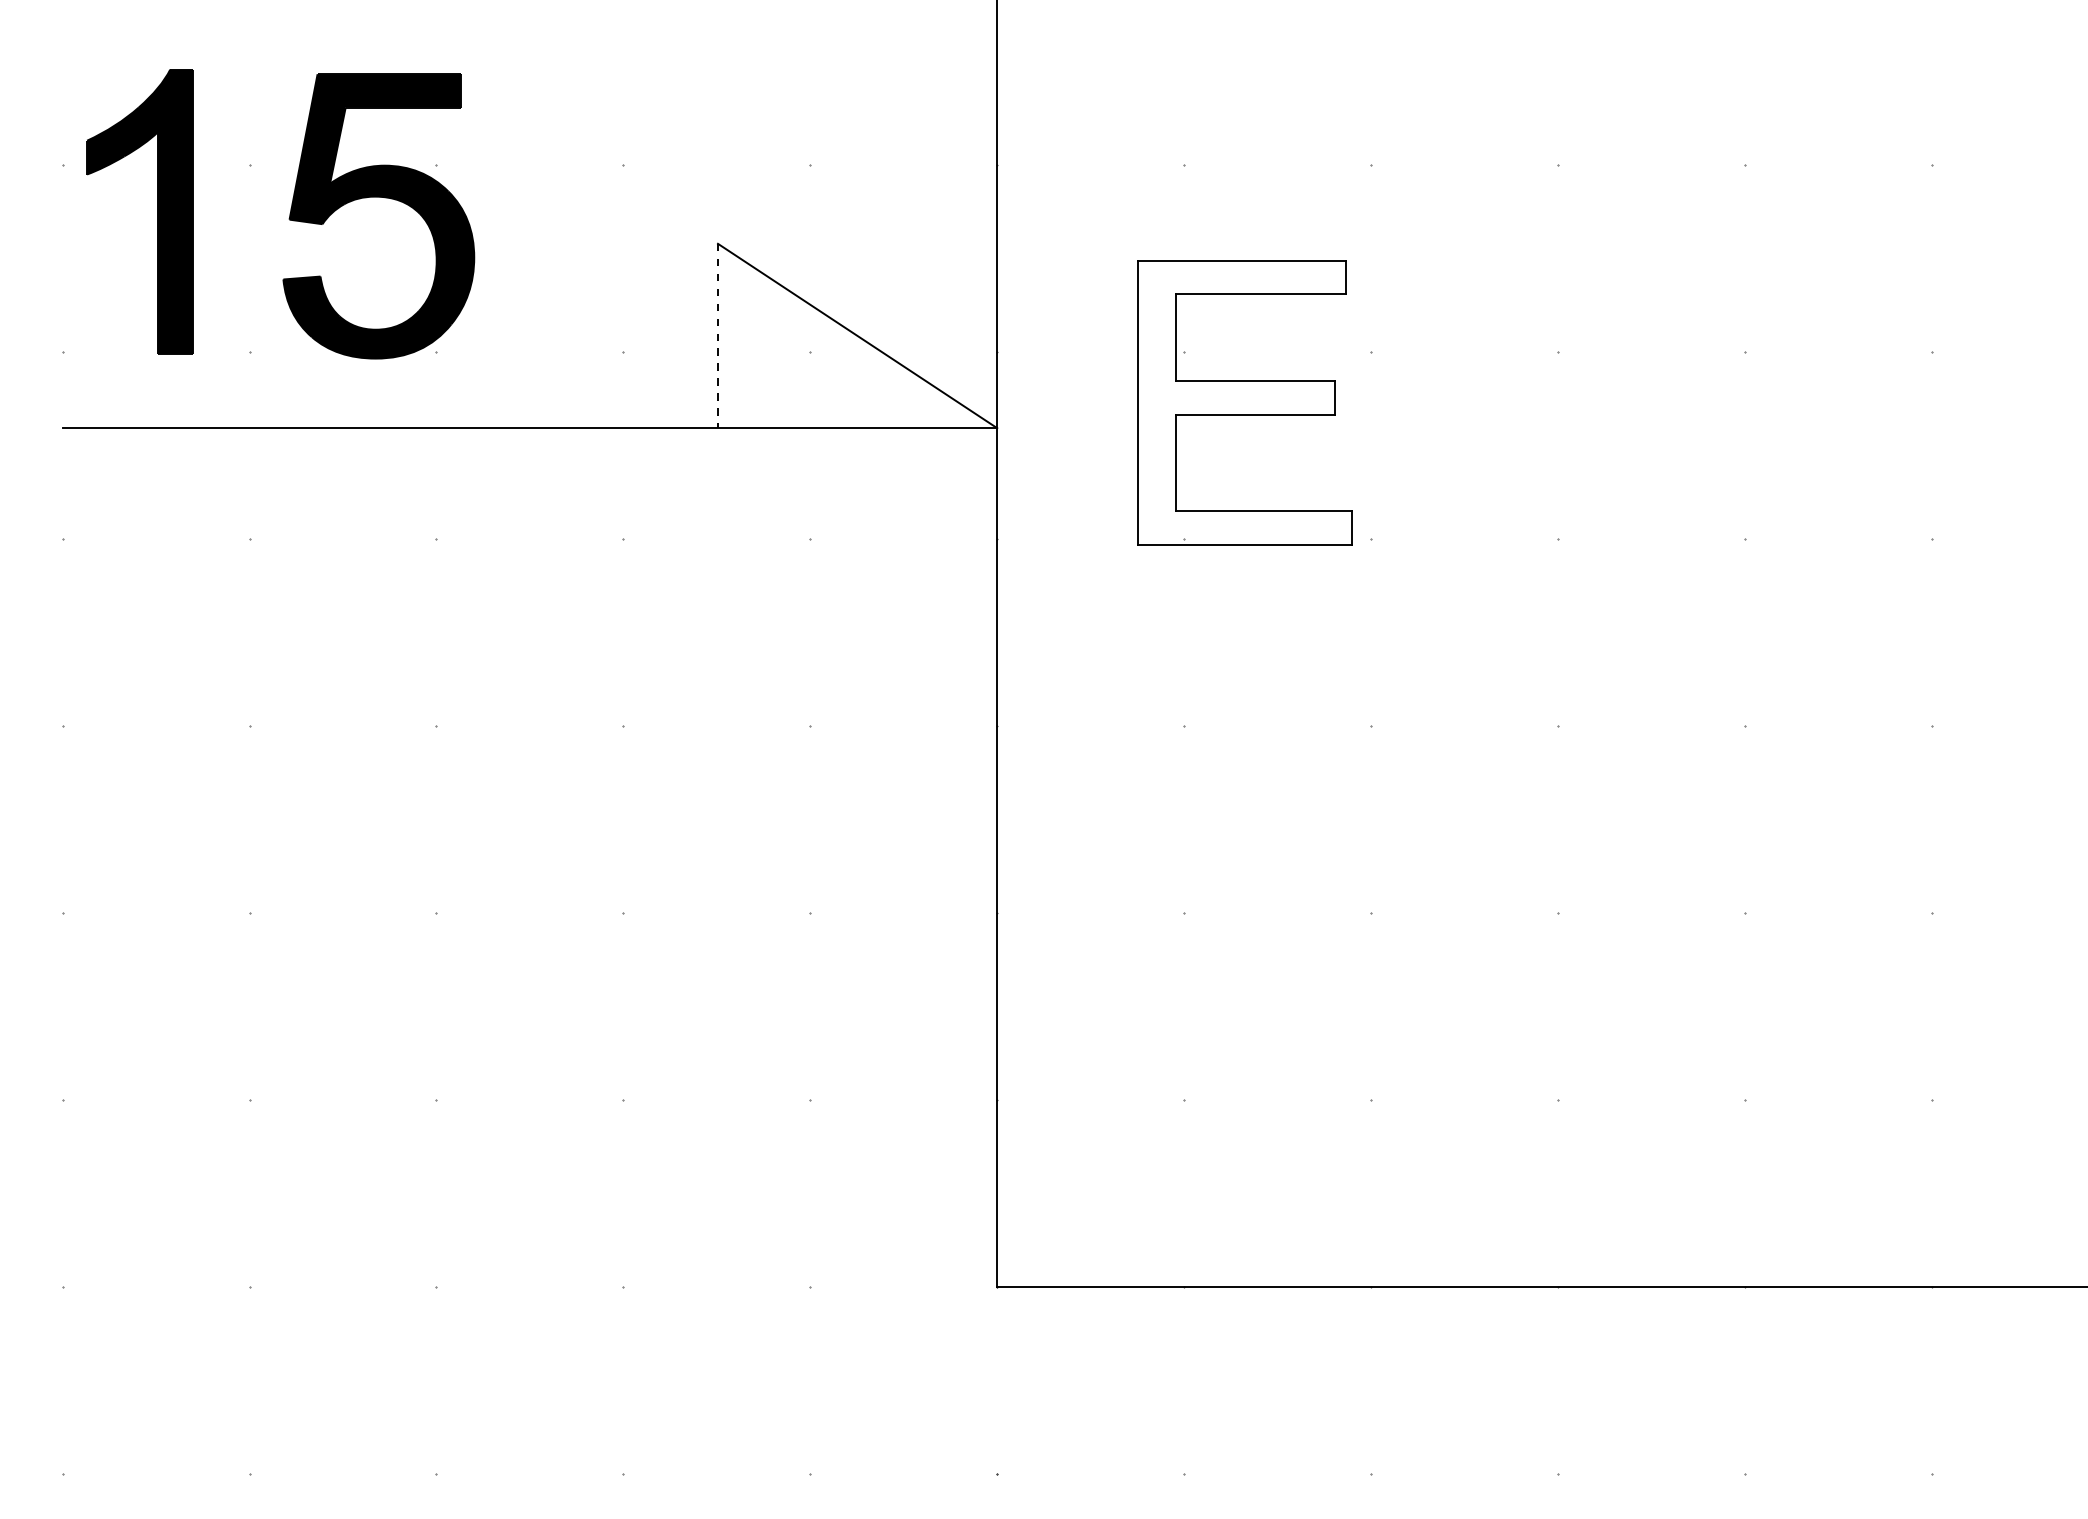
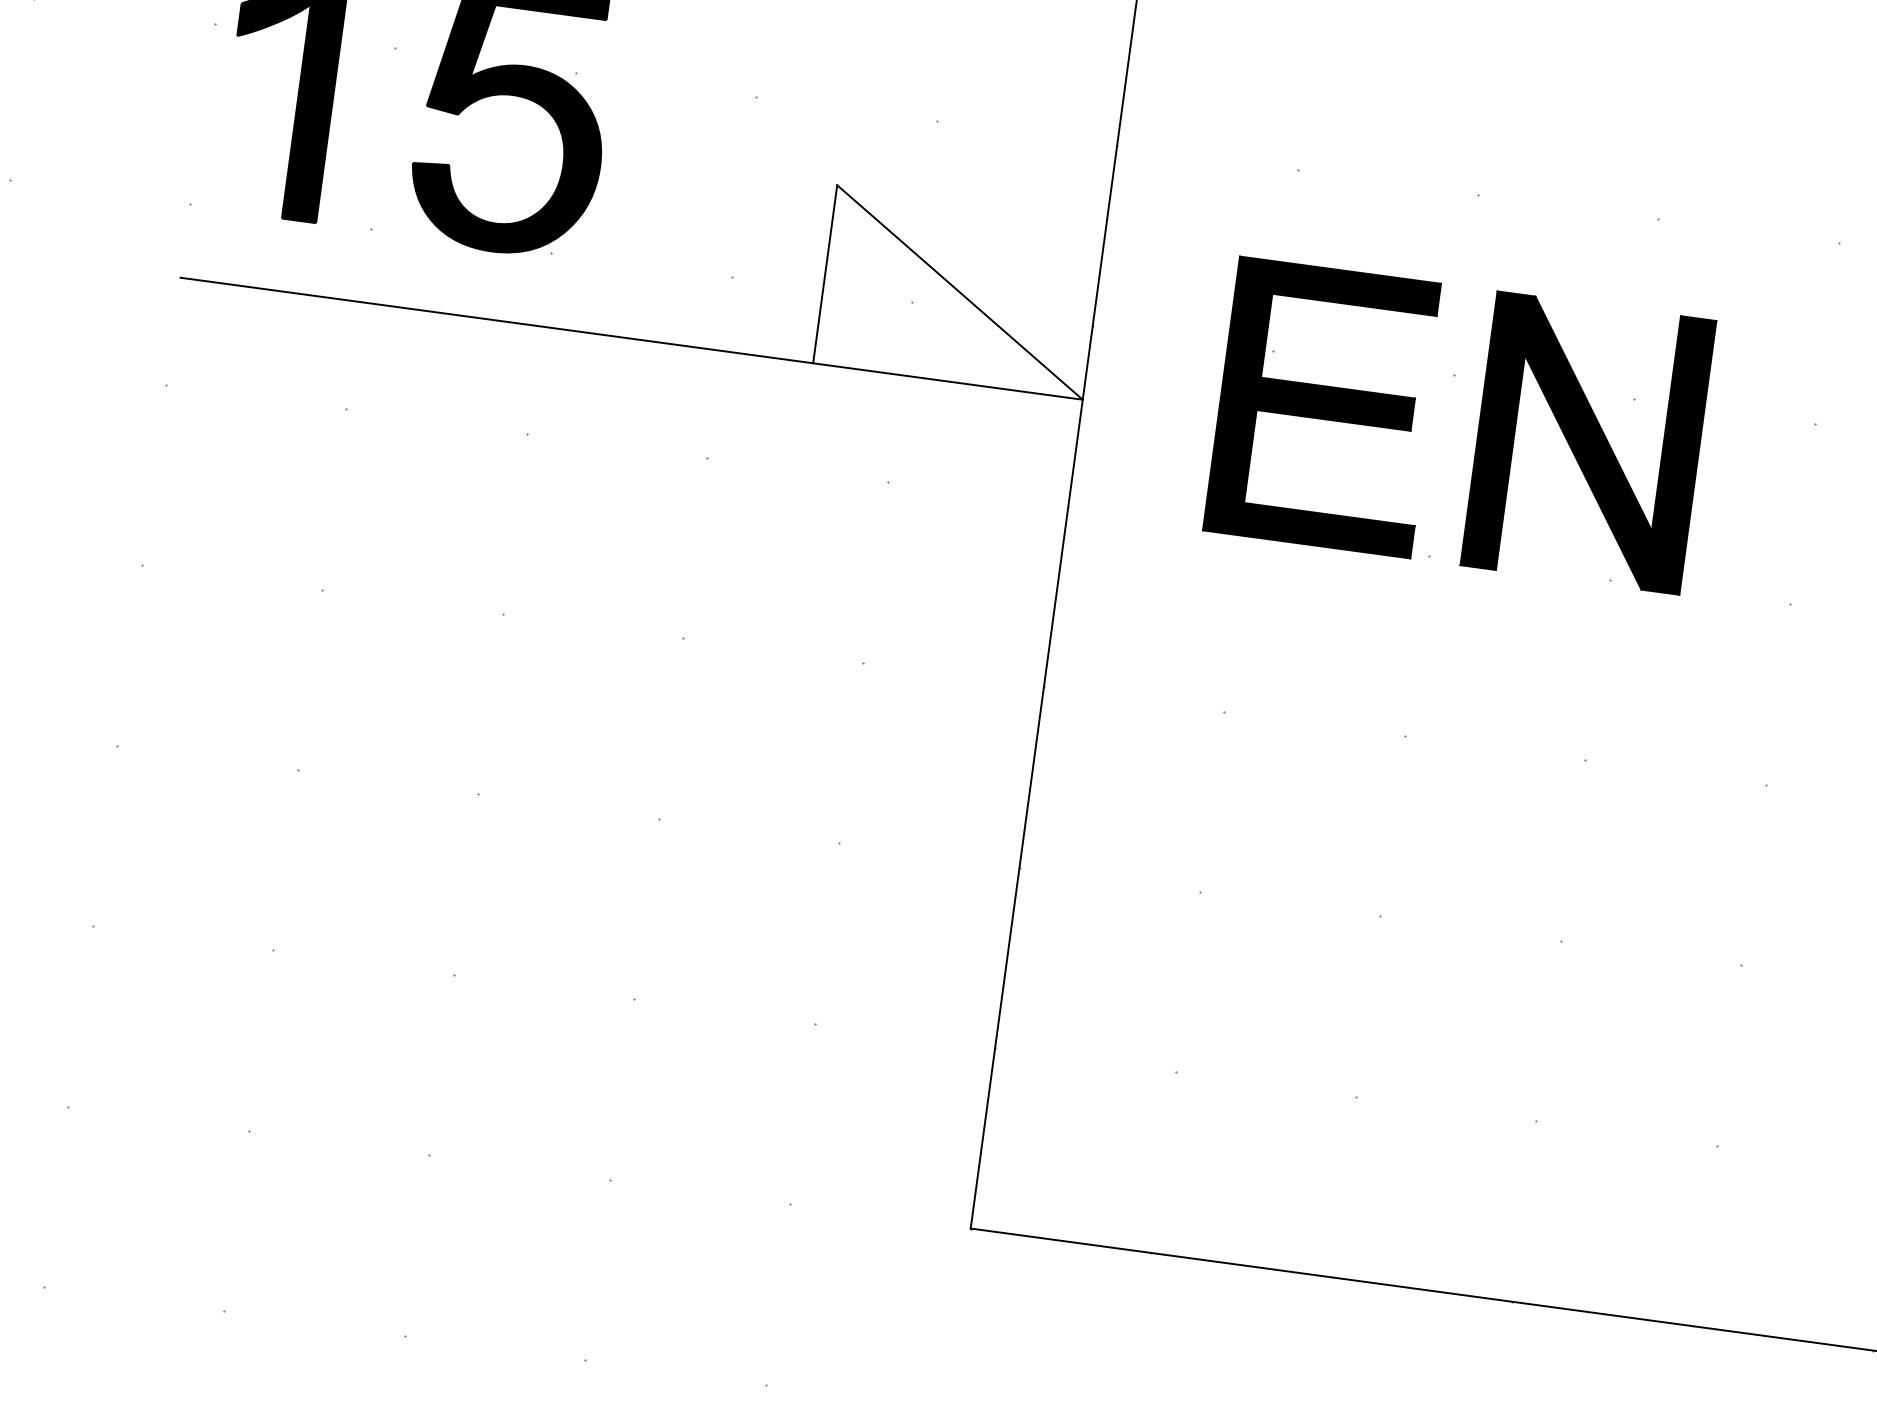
line: (717, 336) -> (824, 274), dashed -> solid
fill: (1244, 402) -> (1324, 407), added
part: (1517, 402) -> (1588, 442), added

